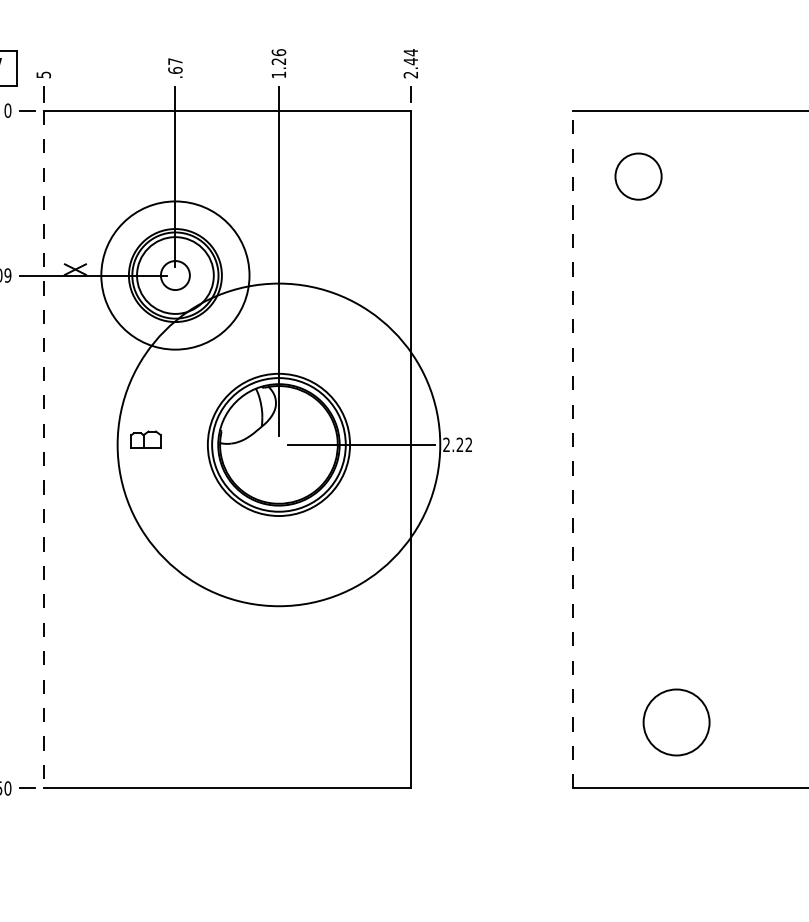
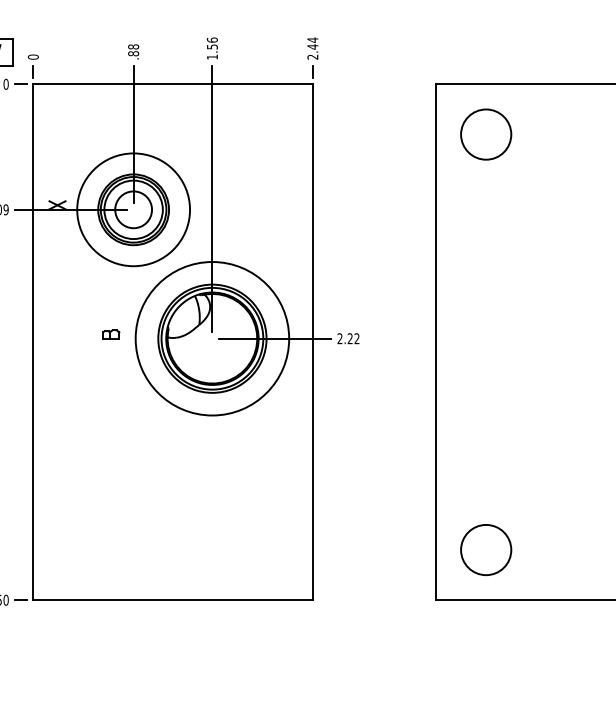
text: (278, 61) -> (212, 46), 1.26 -> 1.56
text: (175, 65) -> (133, 49), .67 -> .88
text: (43, 74) -> (33, 56), 5 -> 0
circle: (638, 176) -> (486, 134), size x1.43
circle: (175, 275) -> (133, 209), size x1.67
part: (145, 439) -> (110, 334), size x0.71
circle: (278, 444) -> (212, 338), size x0.62
line: (43, 449) -> (33, 342), dashed -> solid
line: (572, 449) -> (435, 342), dashed -> solid
circle: (676, 722) -> (486, 550), moved

